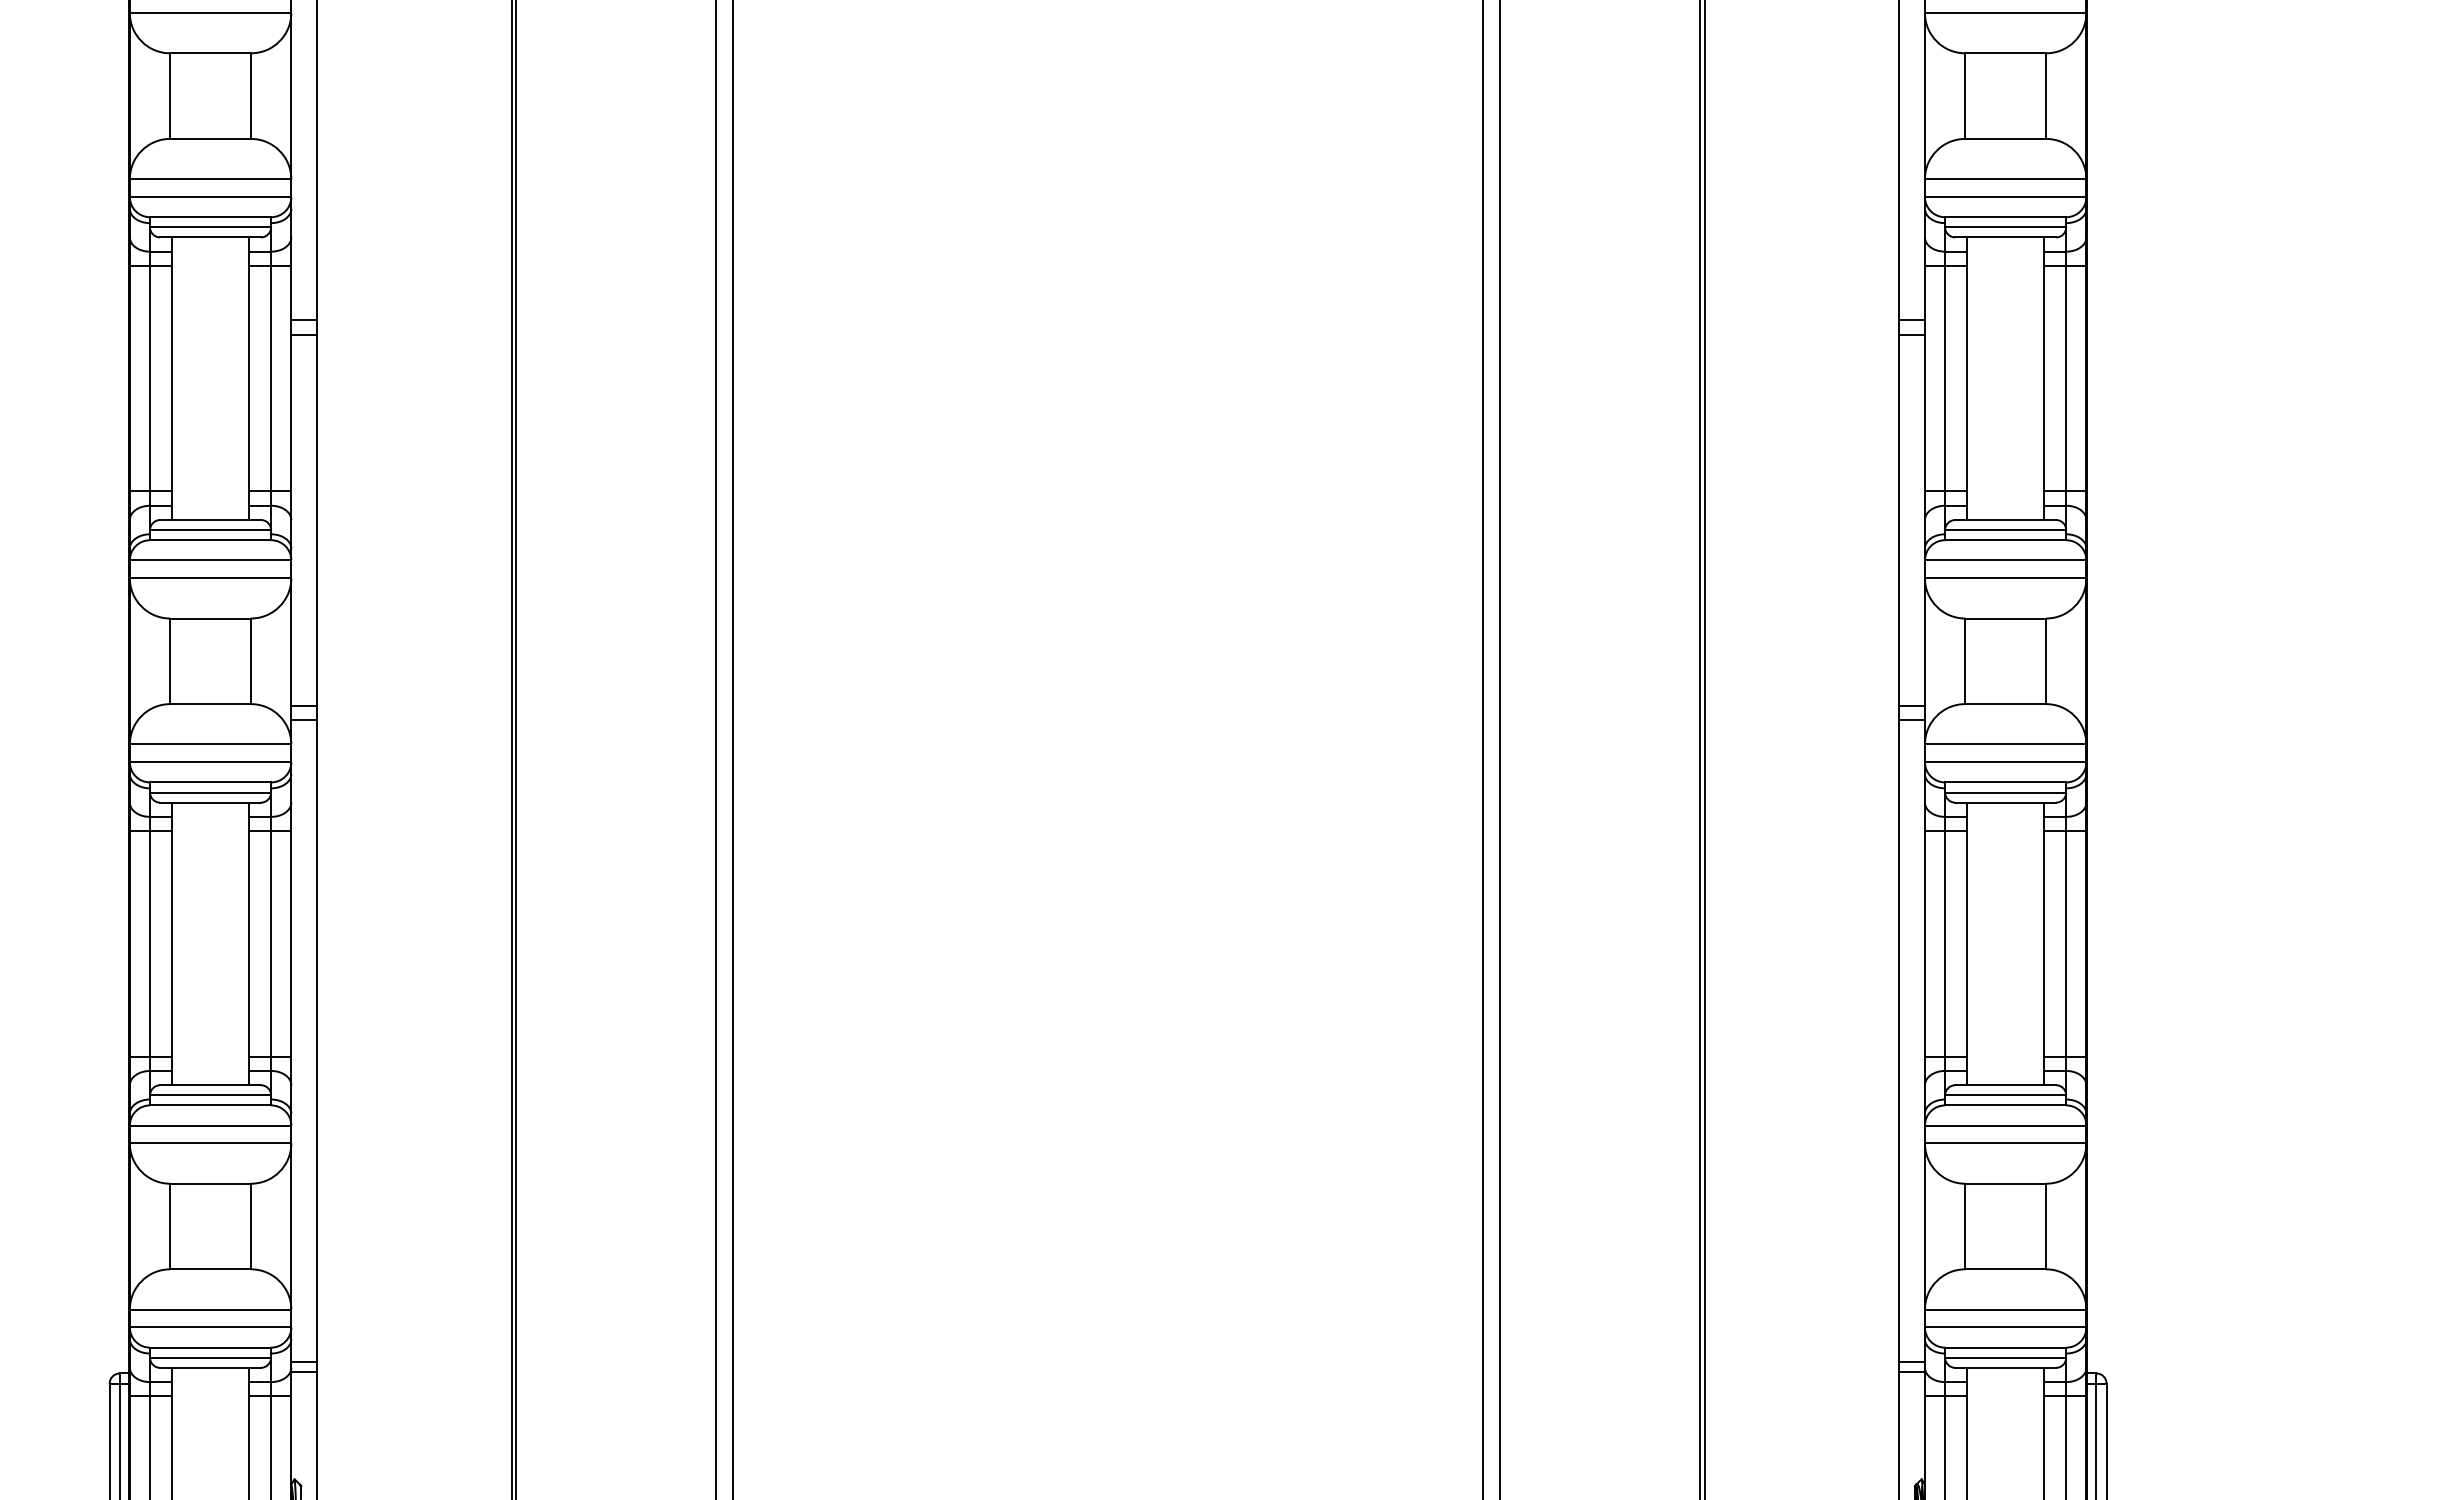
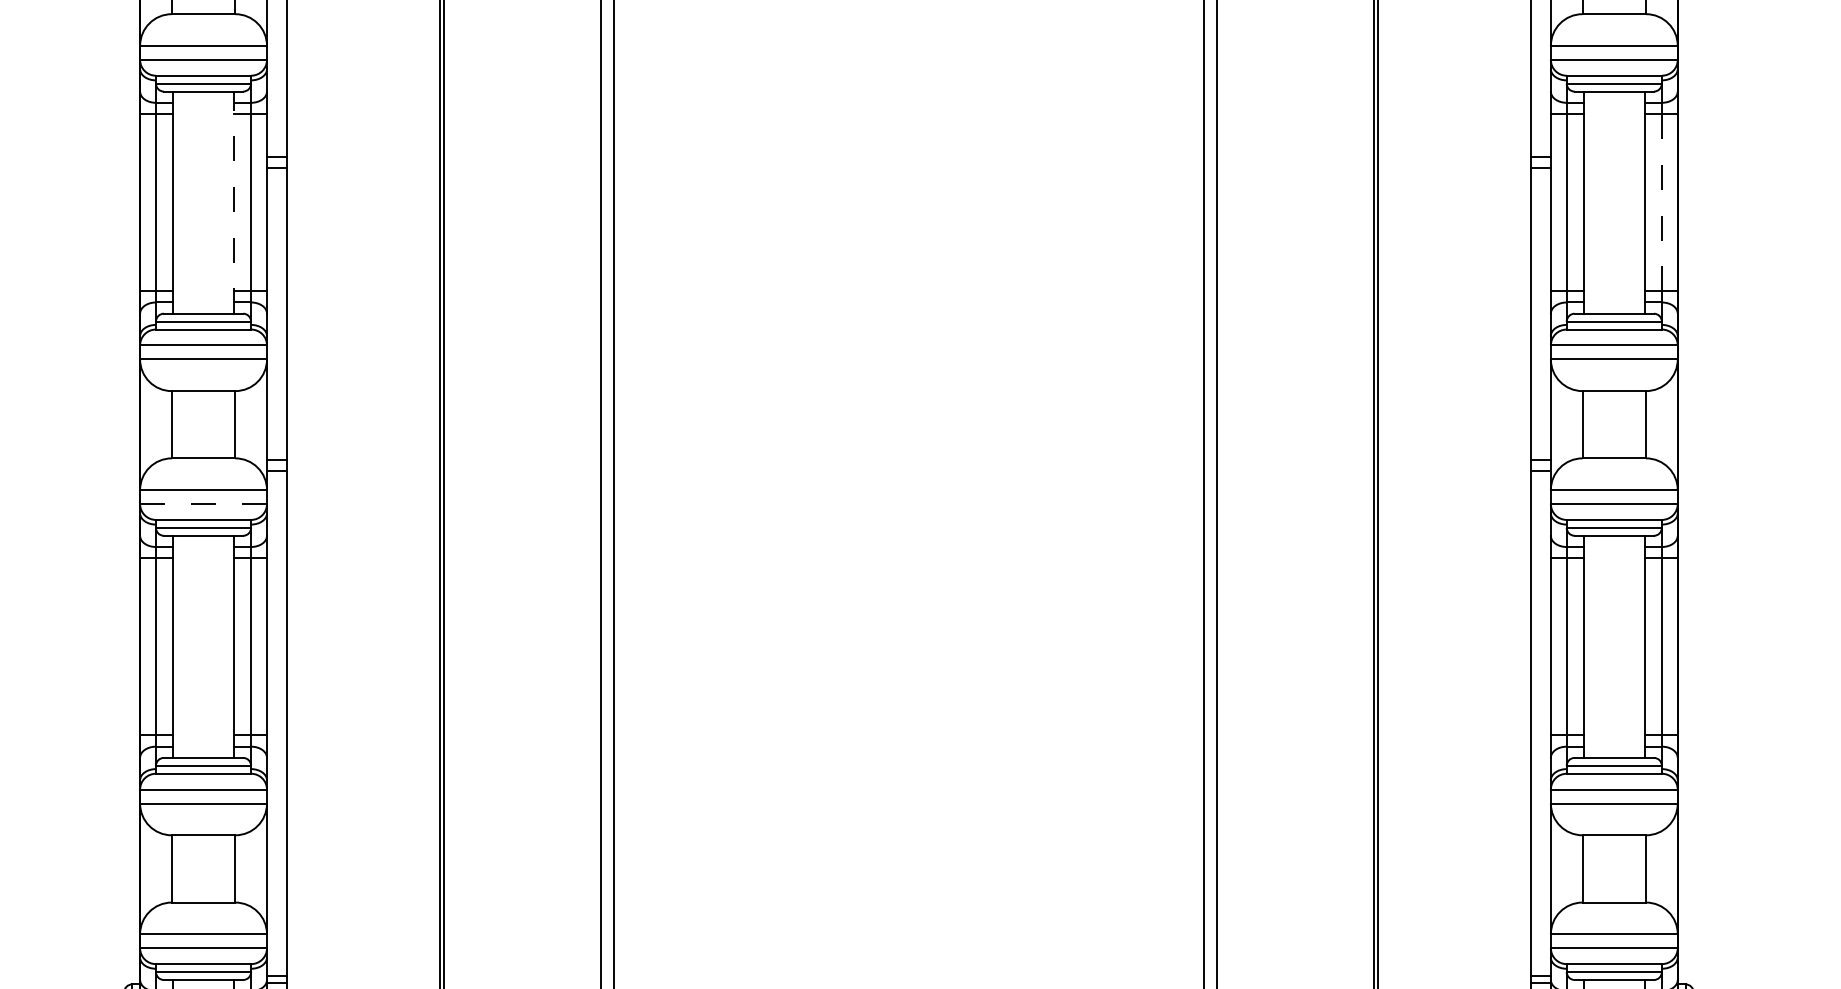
line: (249, 378) -> (234, 202), solid -> dashed
line: (2066, 378) -> (1662, 202), solid -> dashed
line: (210, 762) -> (203, 504), solid -> dashed

